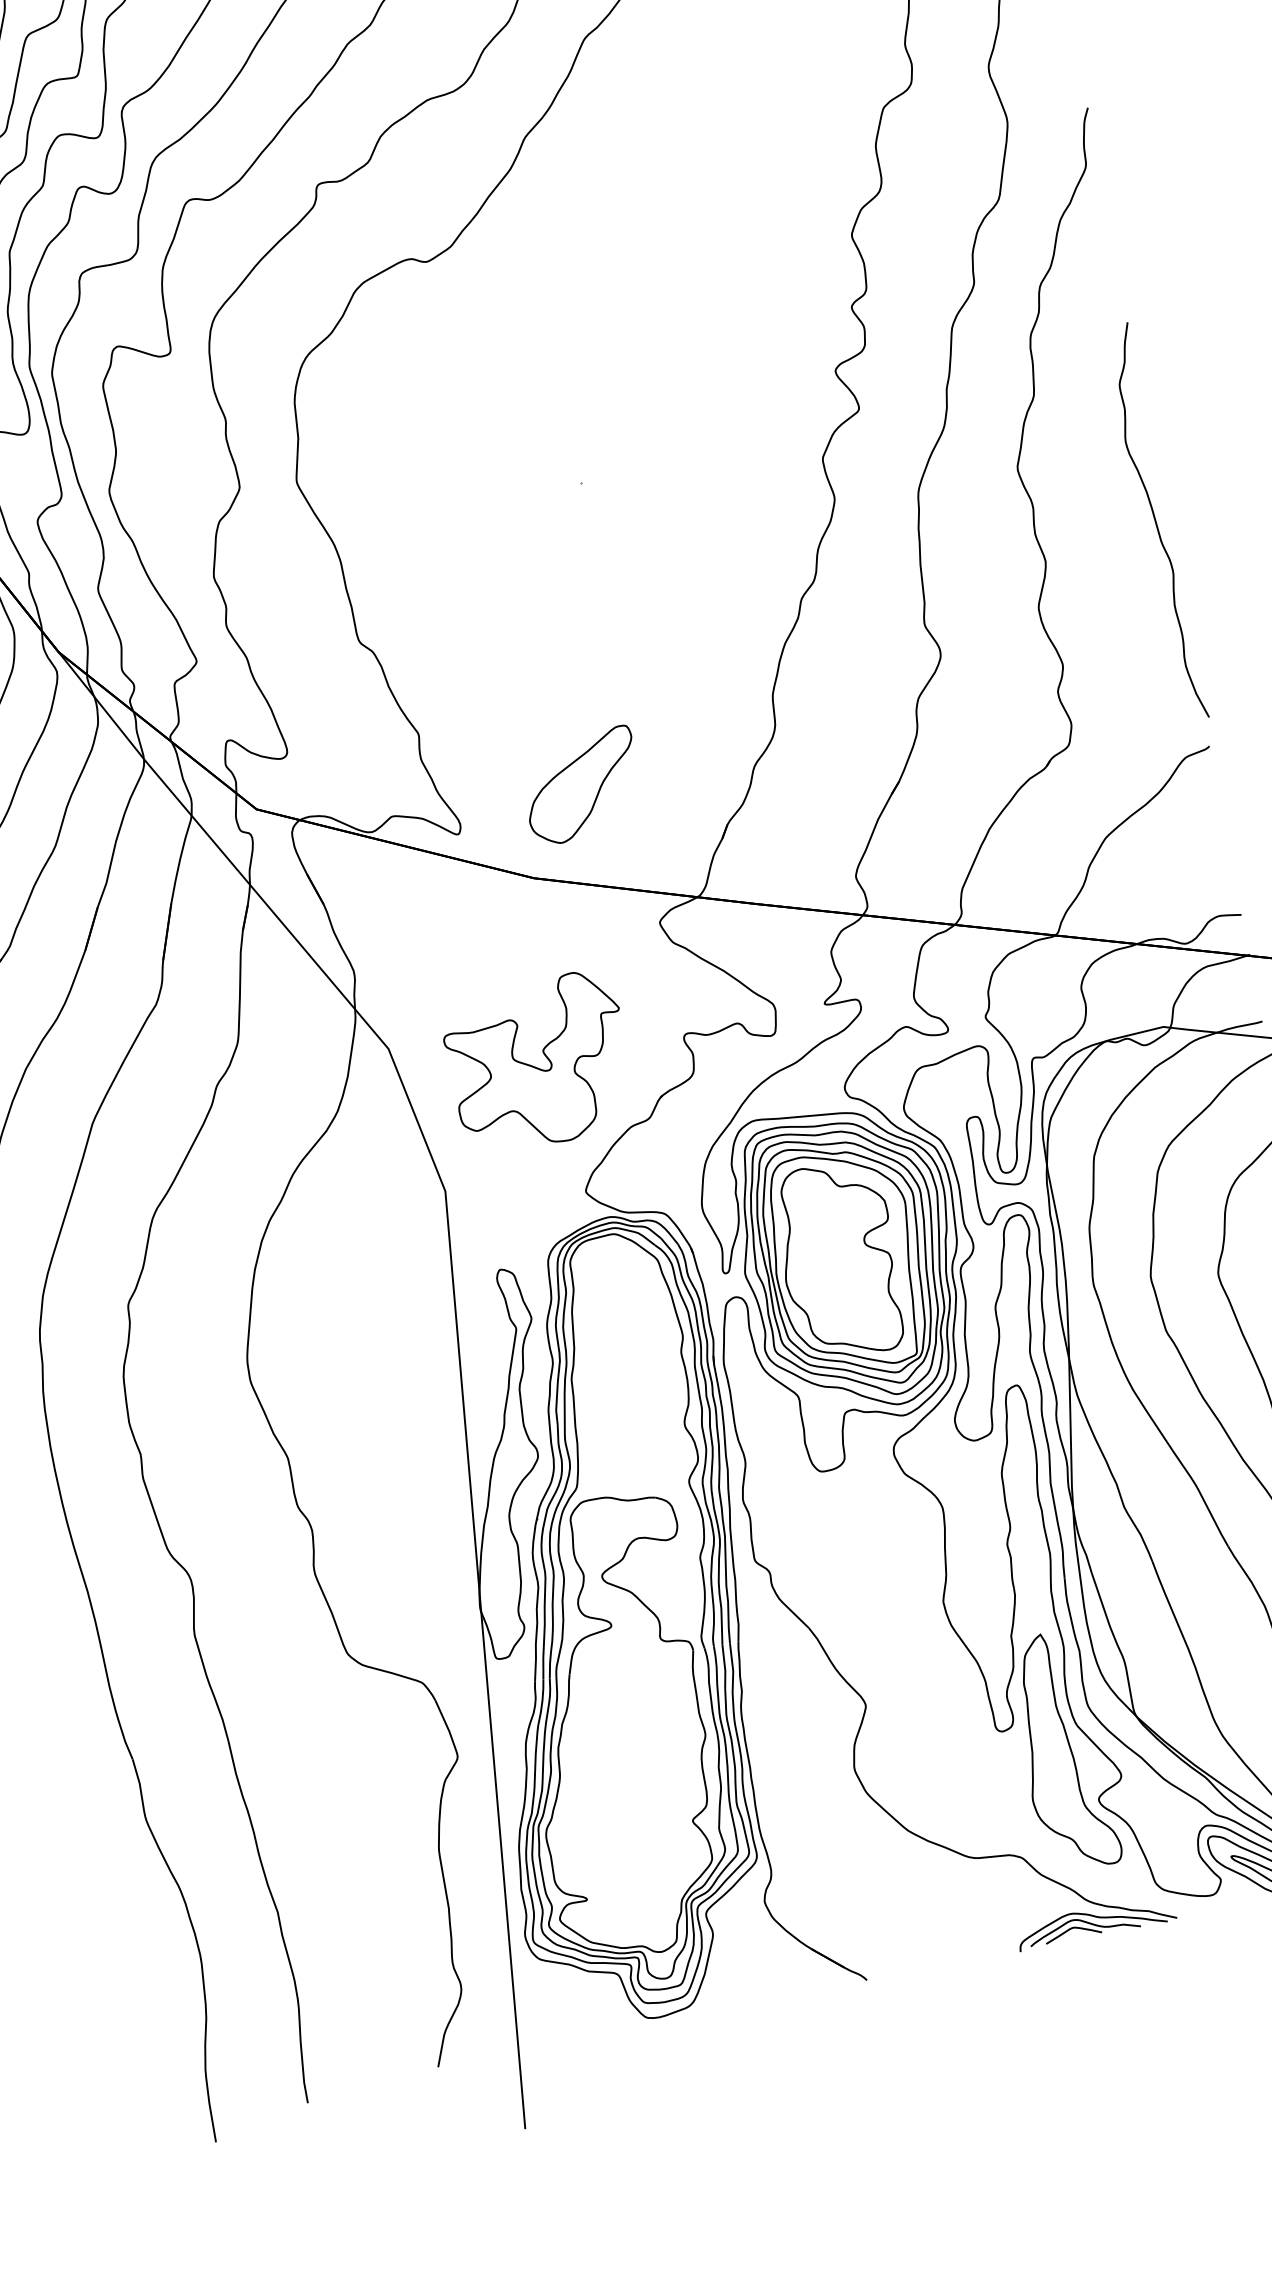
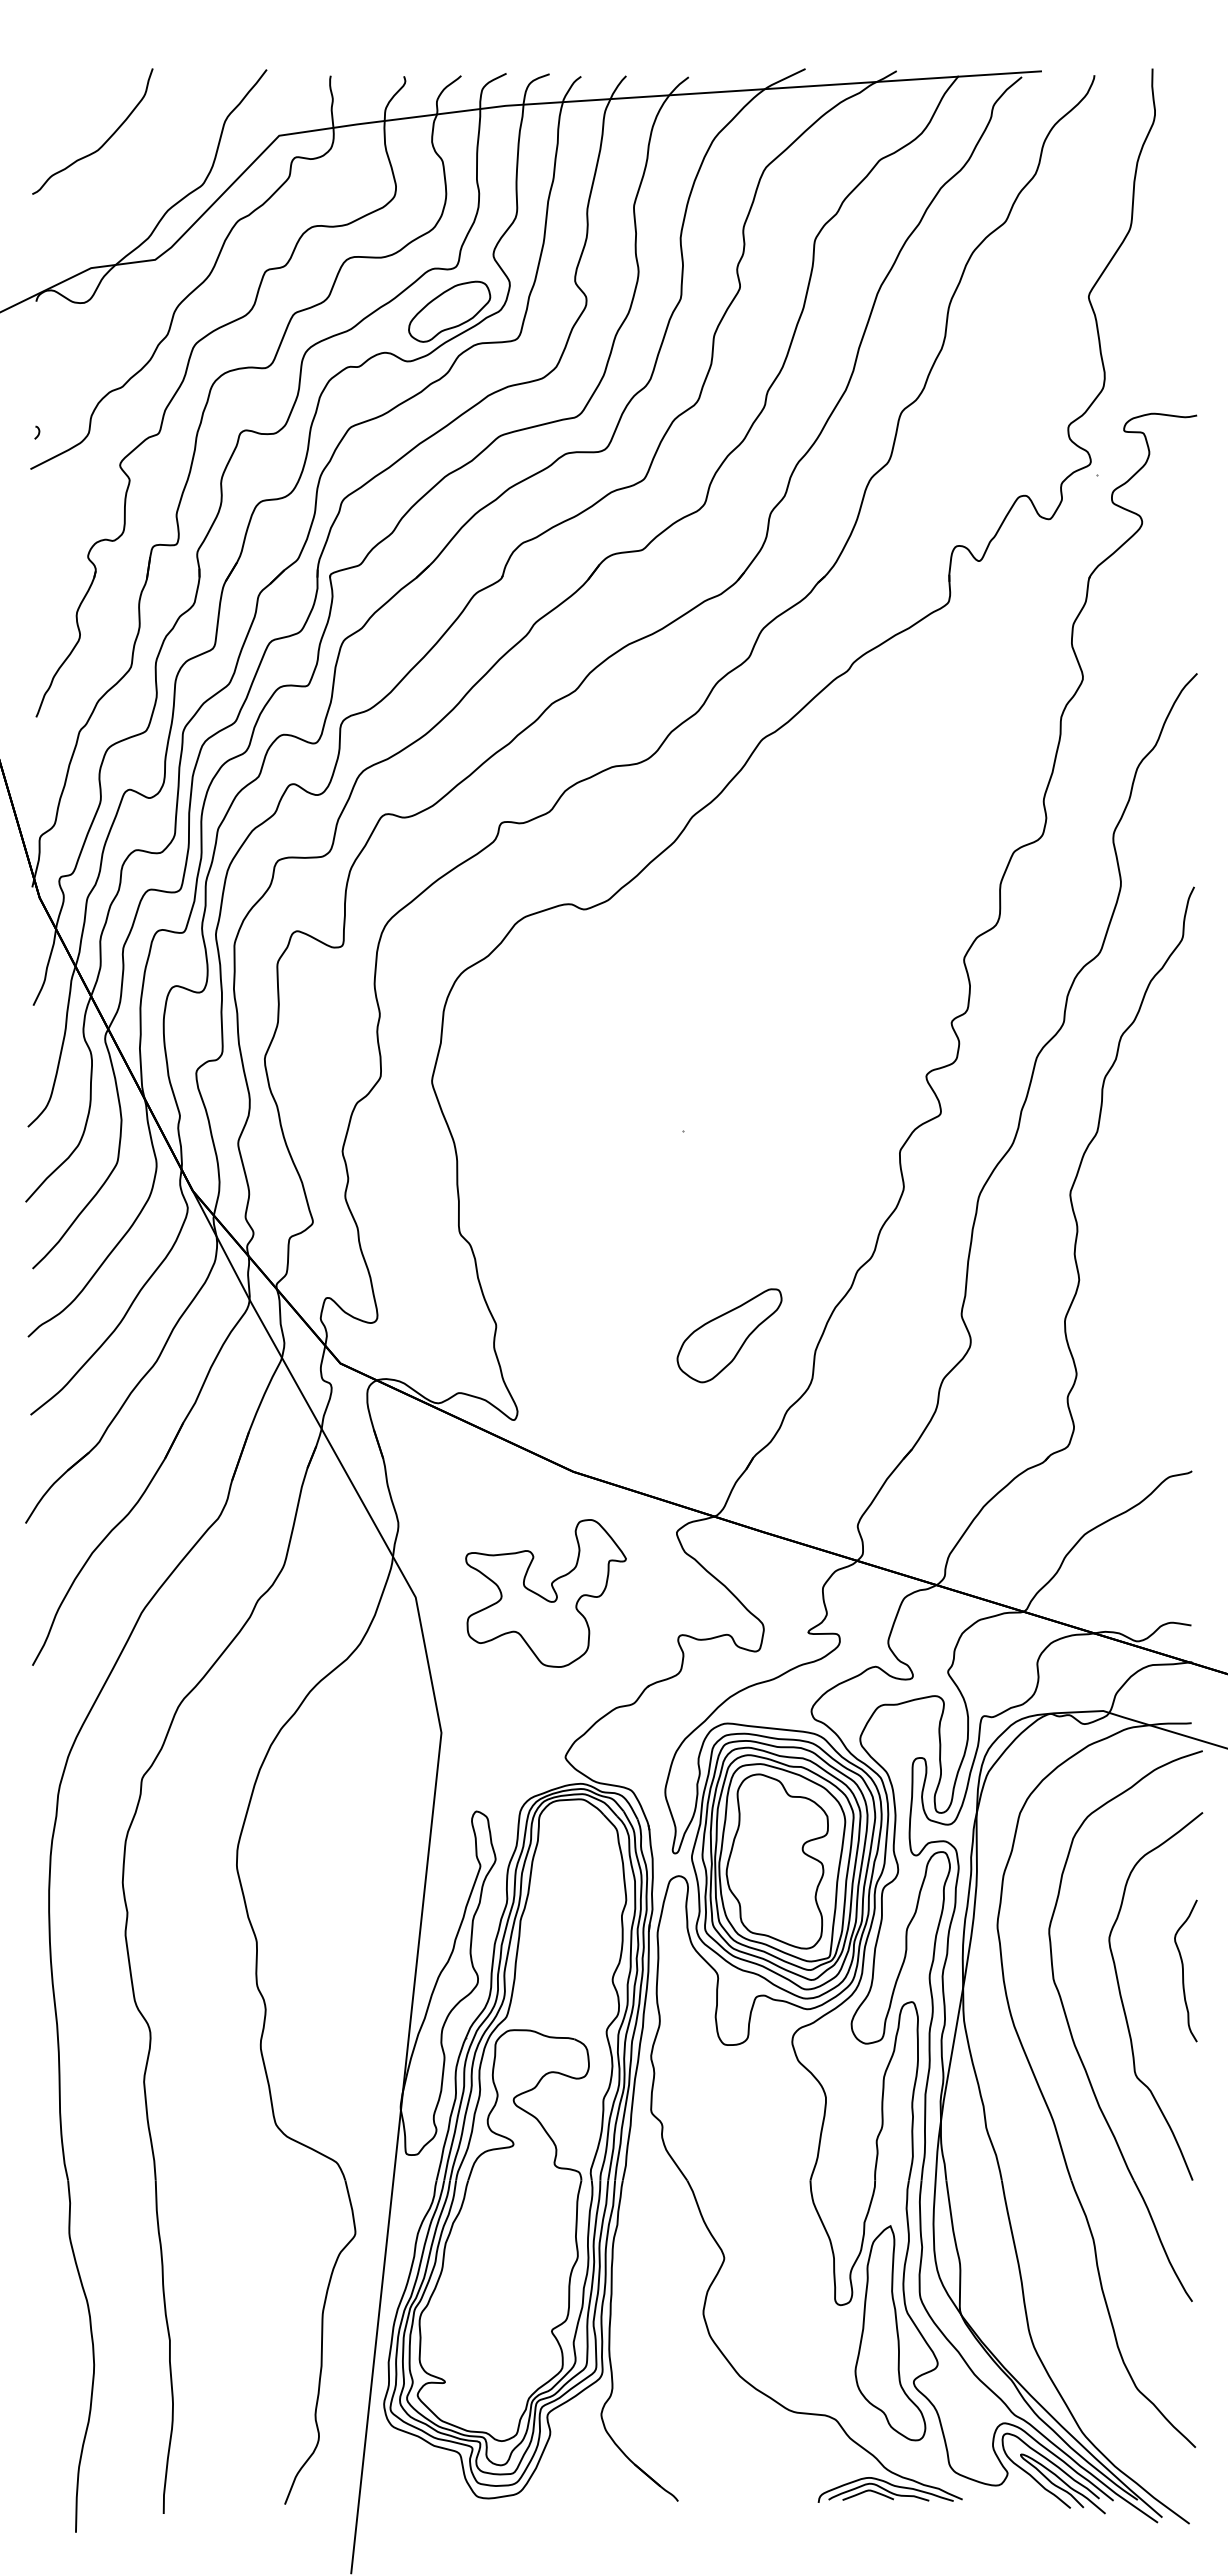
curve: (1156, 522) -> (1183, 1264), removed
part: (581, 785) -> (729, 1335), moved
part: (538, 1062) -> (545, 1593), moved

